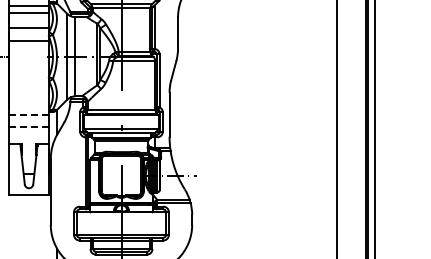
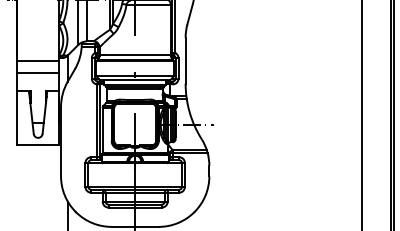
line: (29, 115) -> (38, 61), dashed -> solid
line: (29, 126) -> (38, 73), dashed -> solid

